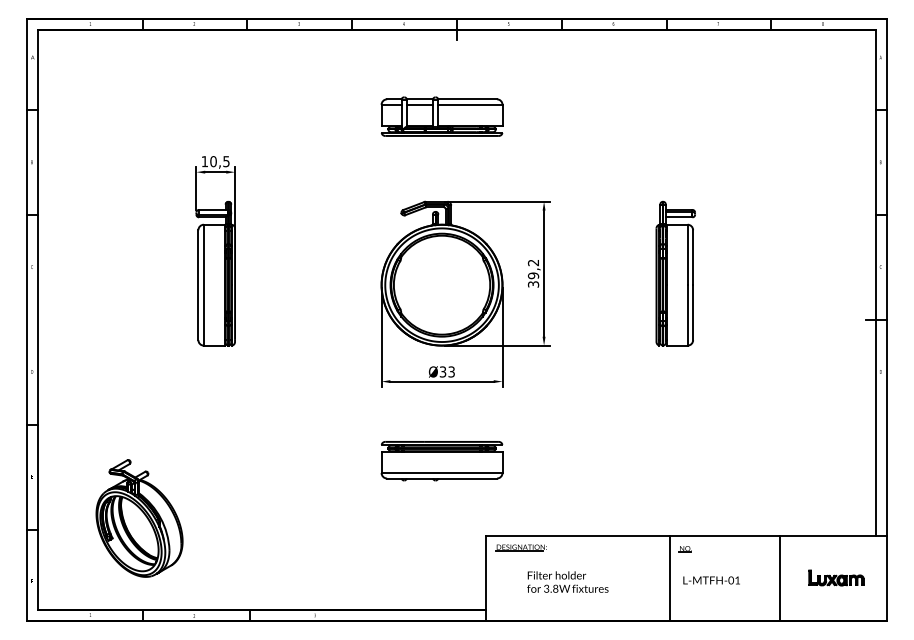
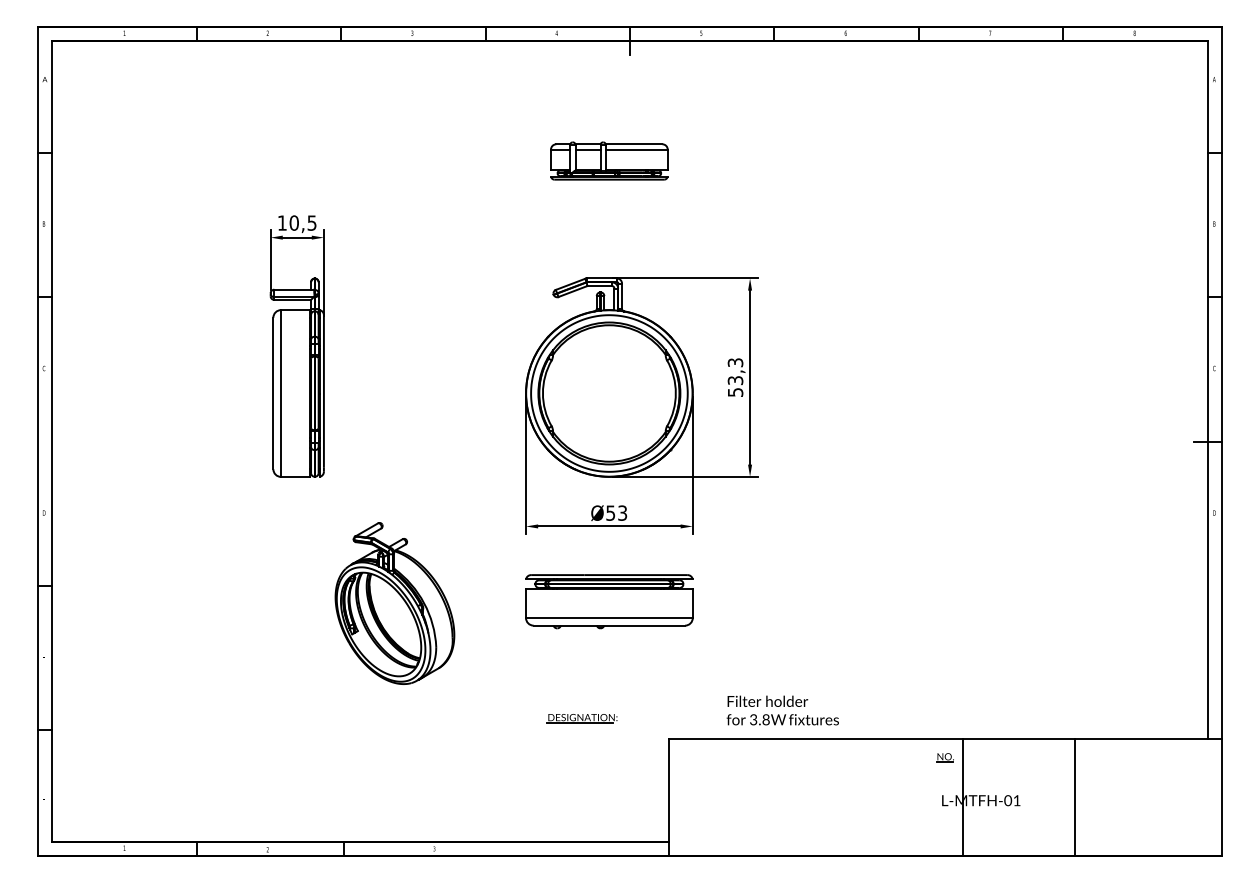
part: (441, 116) -> (608, 160), size x0.7
text: (533, 273) -> (735, 377), 39,2 -> 53,3
part: (675, 273) -> (931, 377), removed
text: (443, 371) -> (611, 512), Ø33 -> Ø53
part: (441, 461) -> (608, 602), moved
part: (139, 518) -> (394, 603), moved
part: (520, 547) -> (581, 717), moved
line: (670, 577) -> (963, 796), moved
part: (836, 577) -> (1153, 796), removed
text: (567, 581) -> (782, 709), moved

